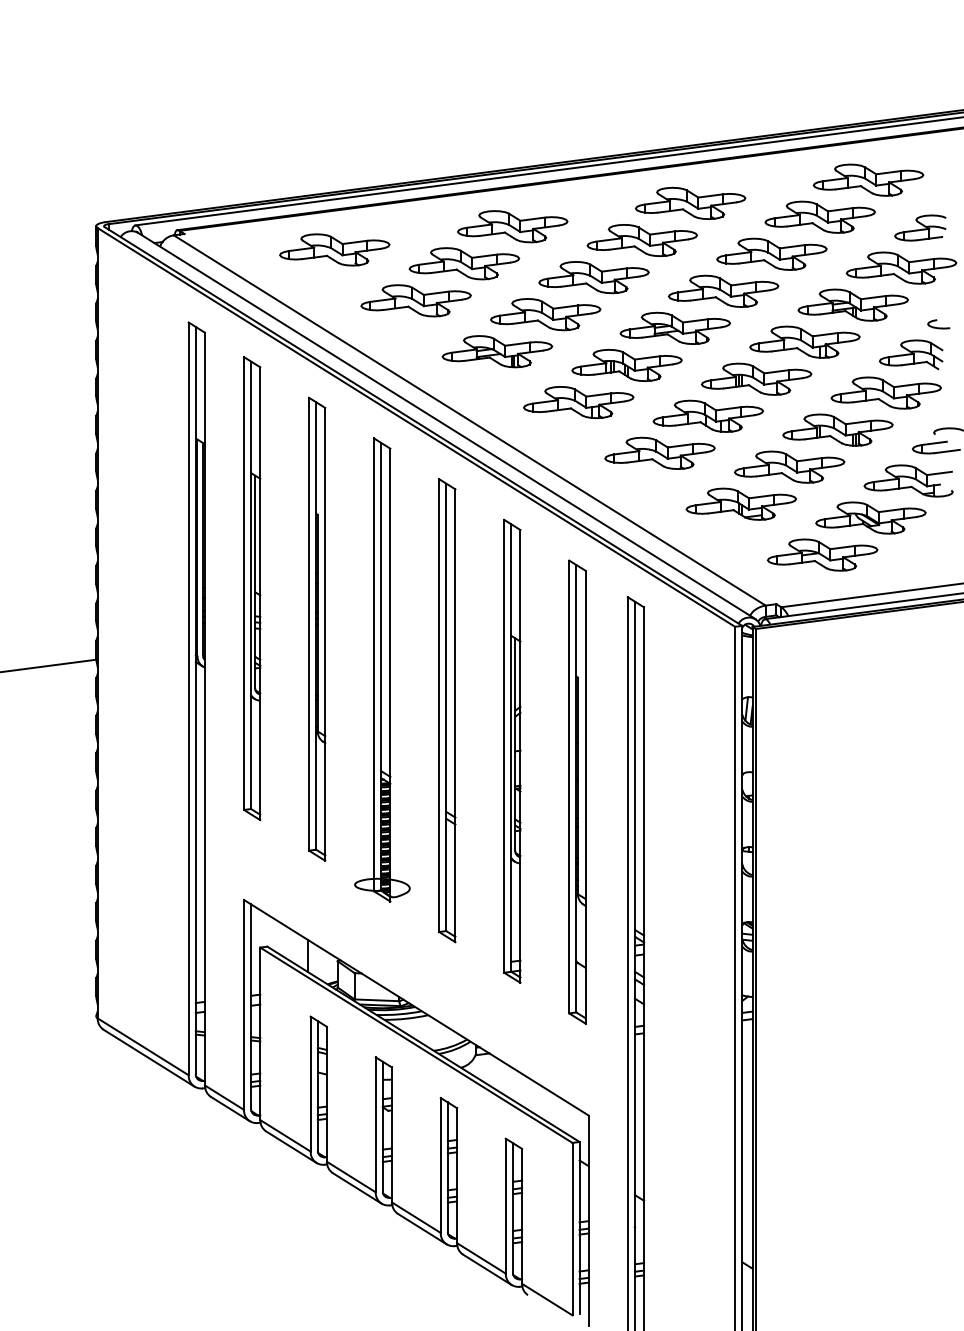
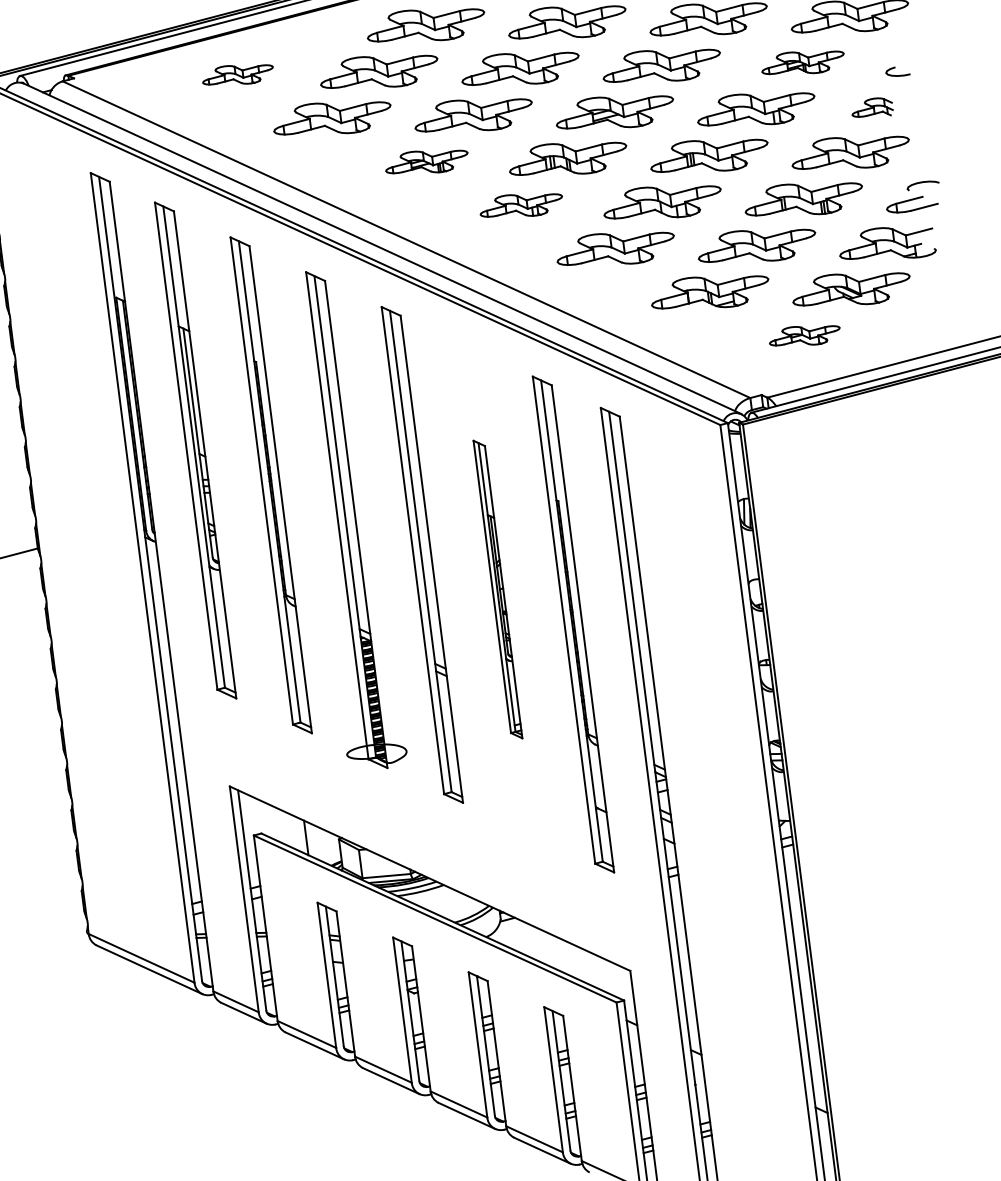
part: (334, 249) -> (237, 74), size x0.6
part: (852, 304) -> (802, 62), size x0.7
part: (497, 351) -> (426, 161), size x0.7
part: (910, 354) -> (871, 108), size x0.6
part: (578, 402) -> (521, 205), size x0.7
part: (822, 554) -> (804, 335), size x0.6
part: (512, 750) -> (497, 588), size x0.6

